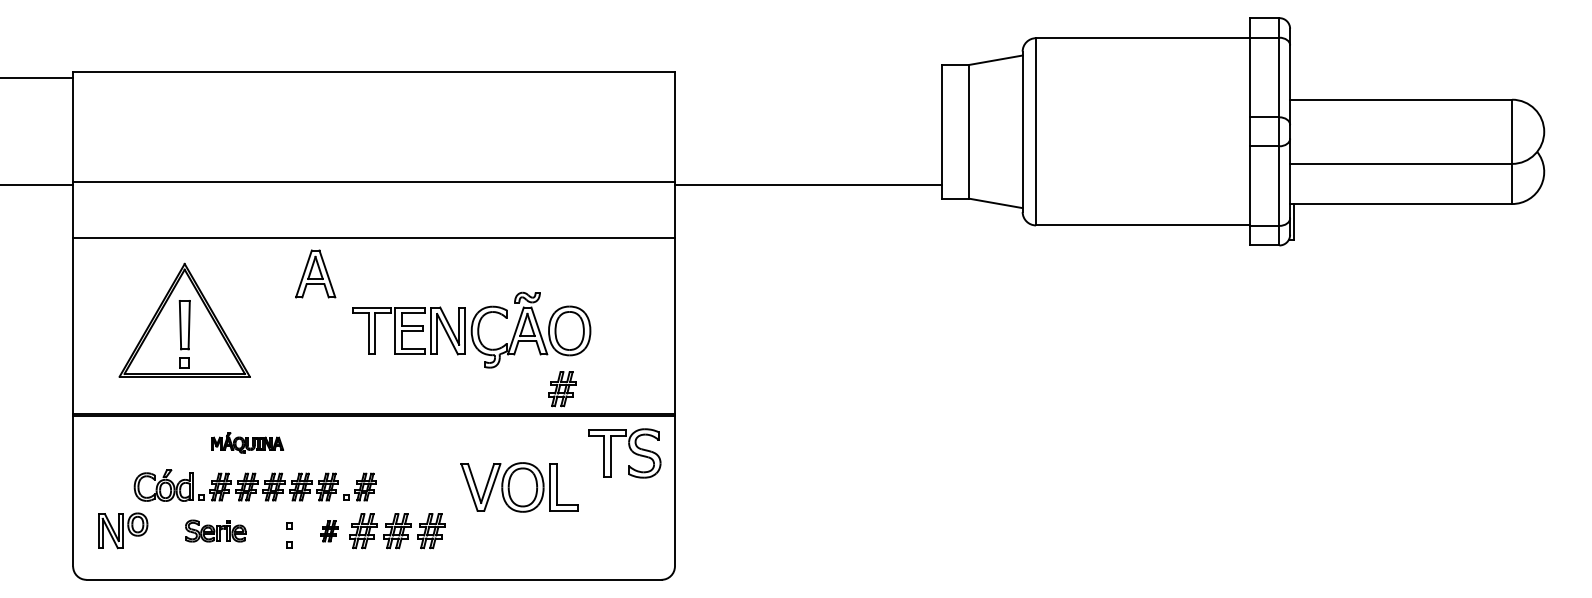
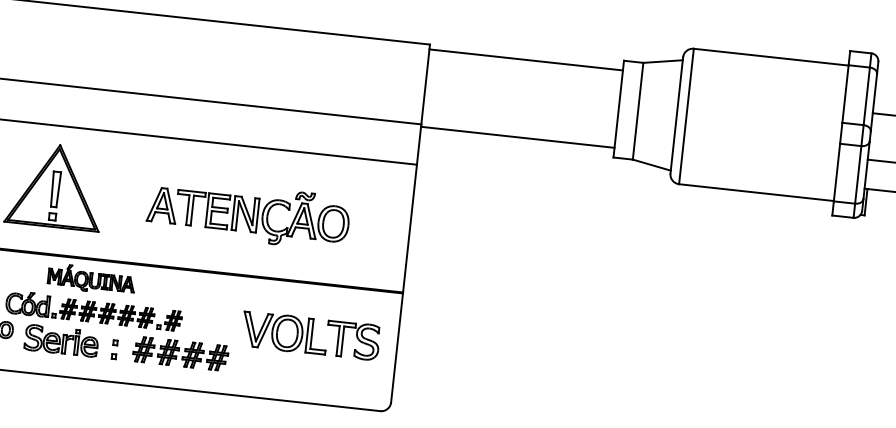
line: (808, 78) -> (526, 60), added
part: (315, 273) -> (162, 205), moved
part: (562, 389) -> (323, 265), removed
part: (247, 442) -> (91, 279), size x1.67
part: (629, 449) -> (356, 338), moved
part: (215, 530) -> (61, 340), size x1.67
part: (329, 531) -> (143, 350), size x1.67

